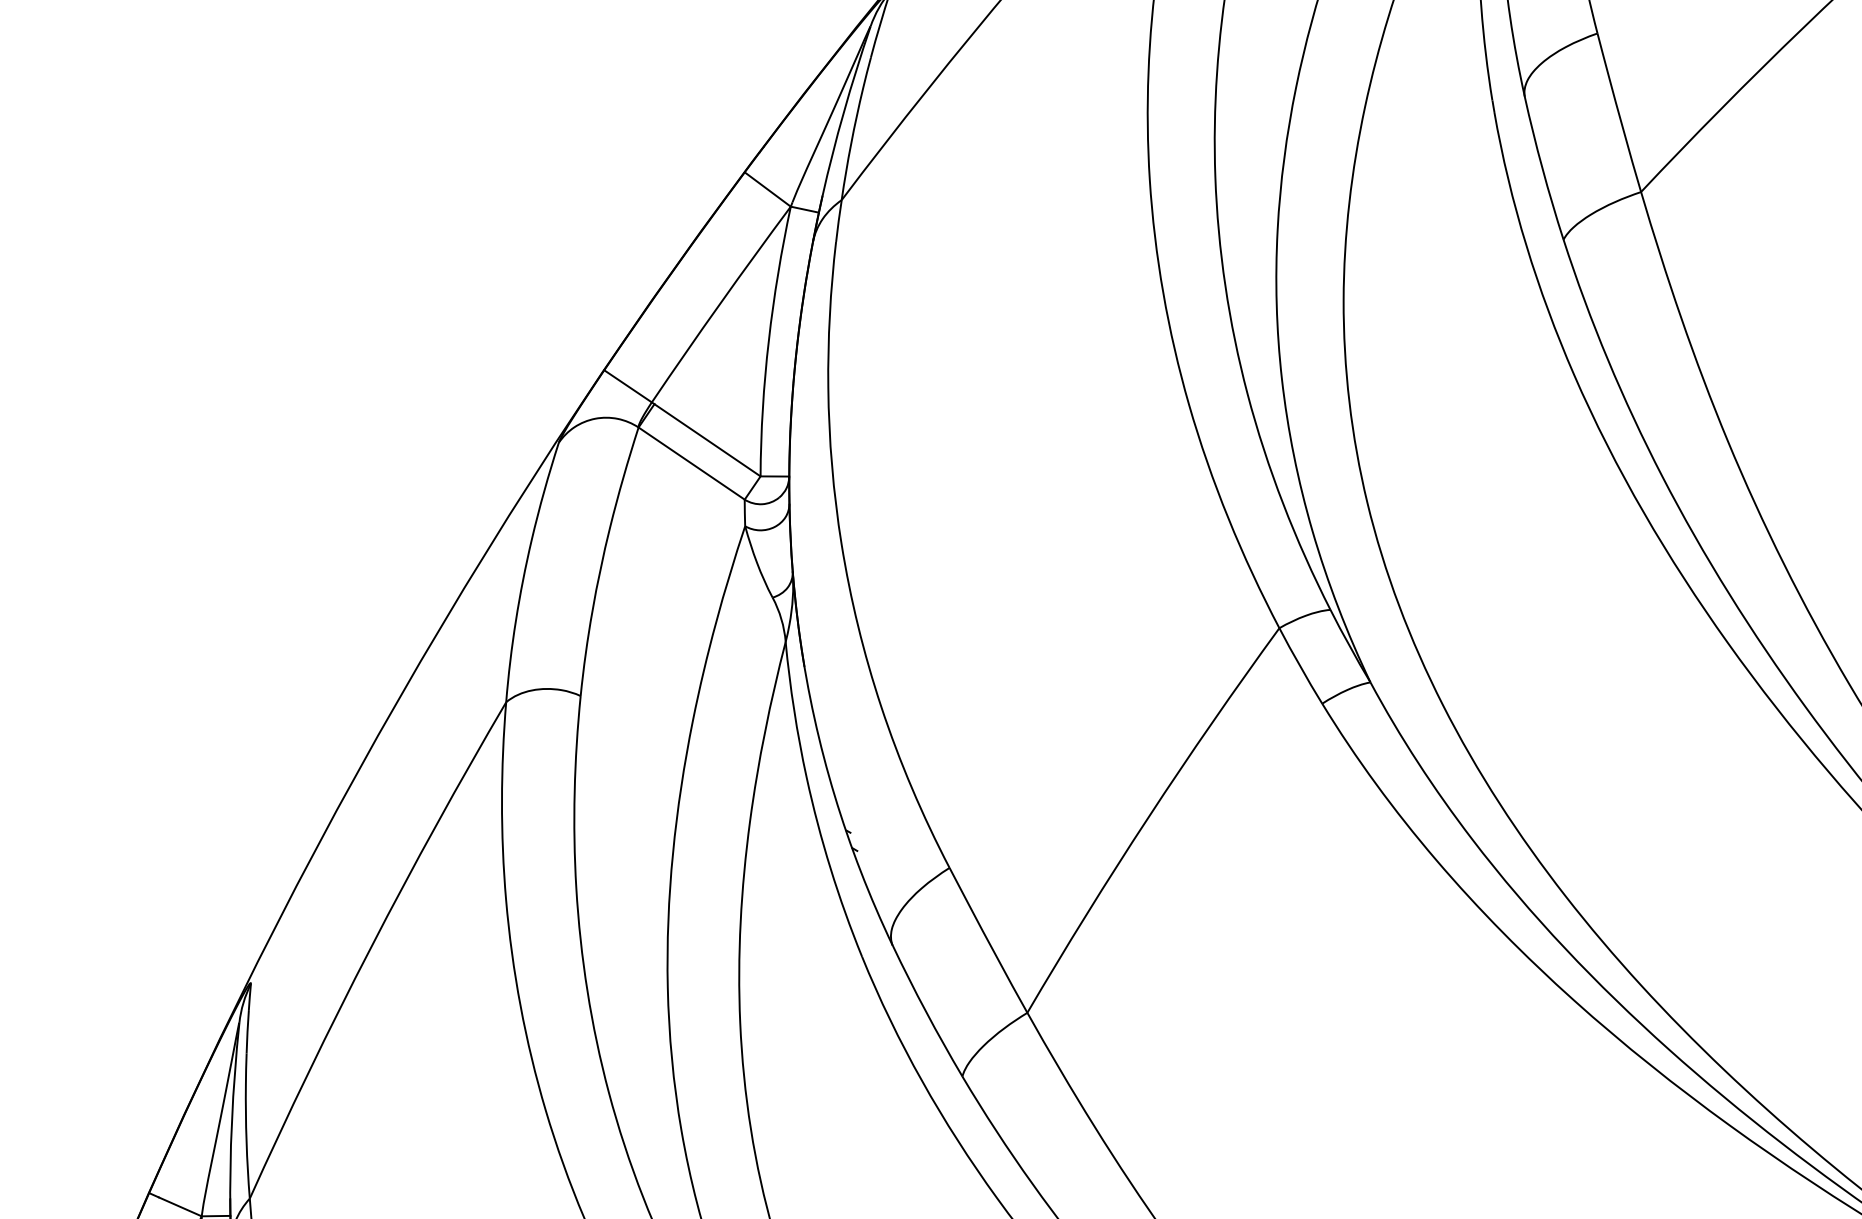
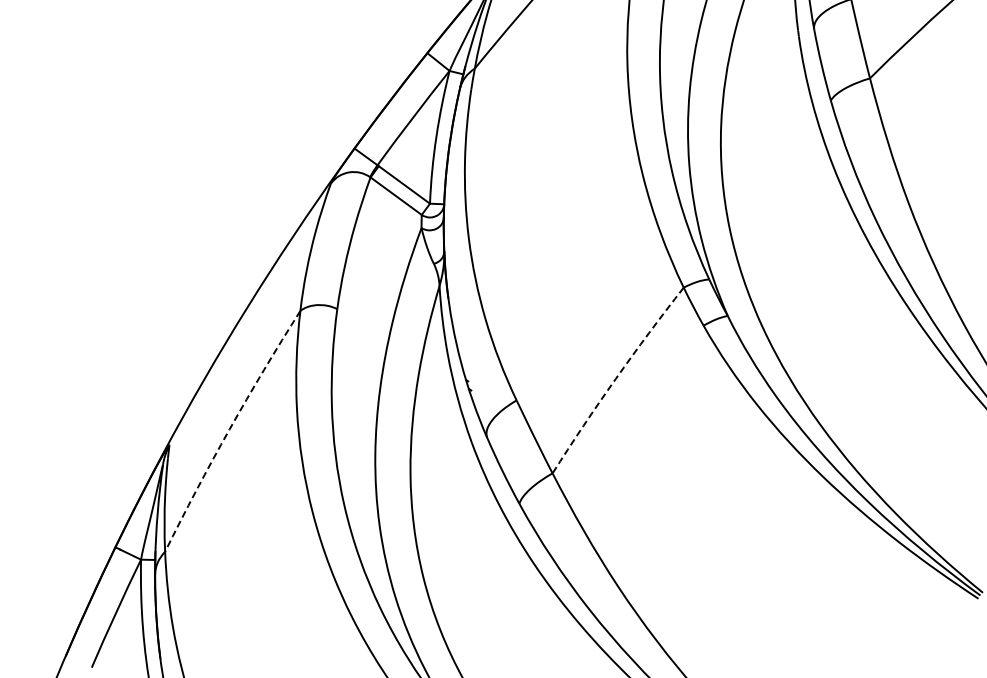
arc: (1147, 816) -> (615, 378), solid -> dashed
arc: (371, 946) -> (229, 429), solid -> dashed

